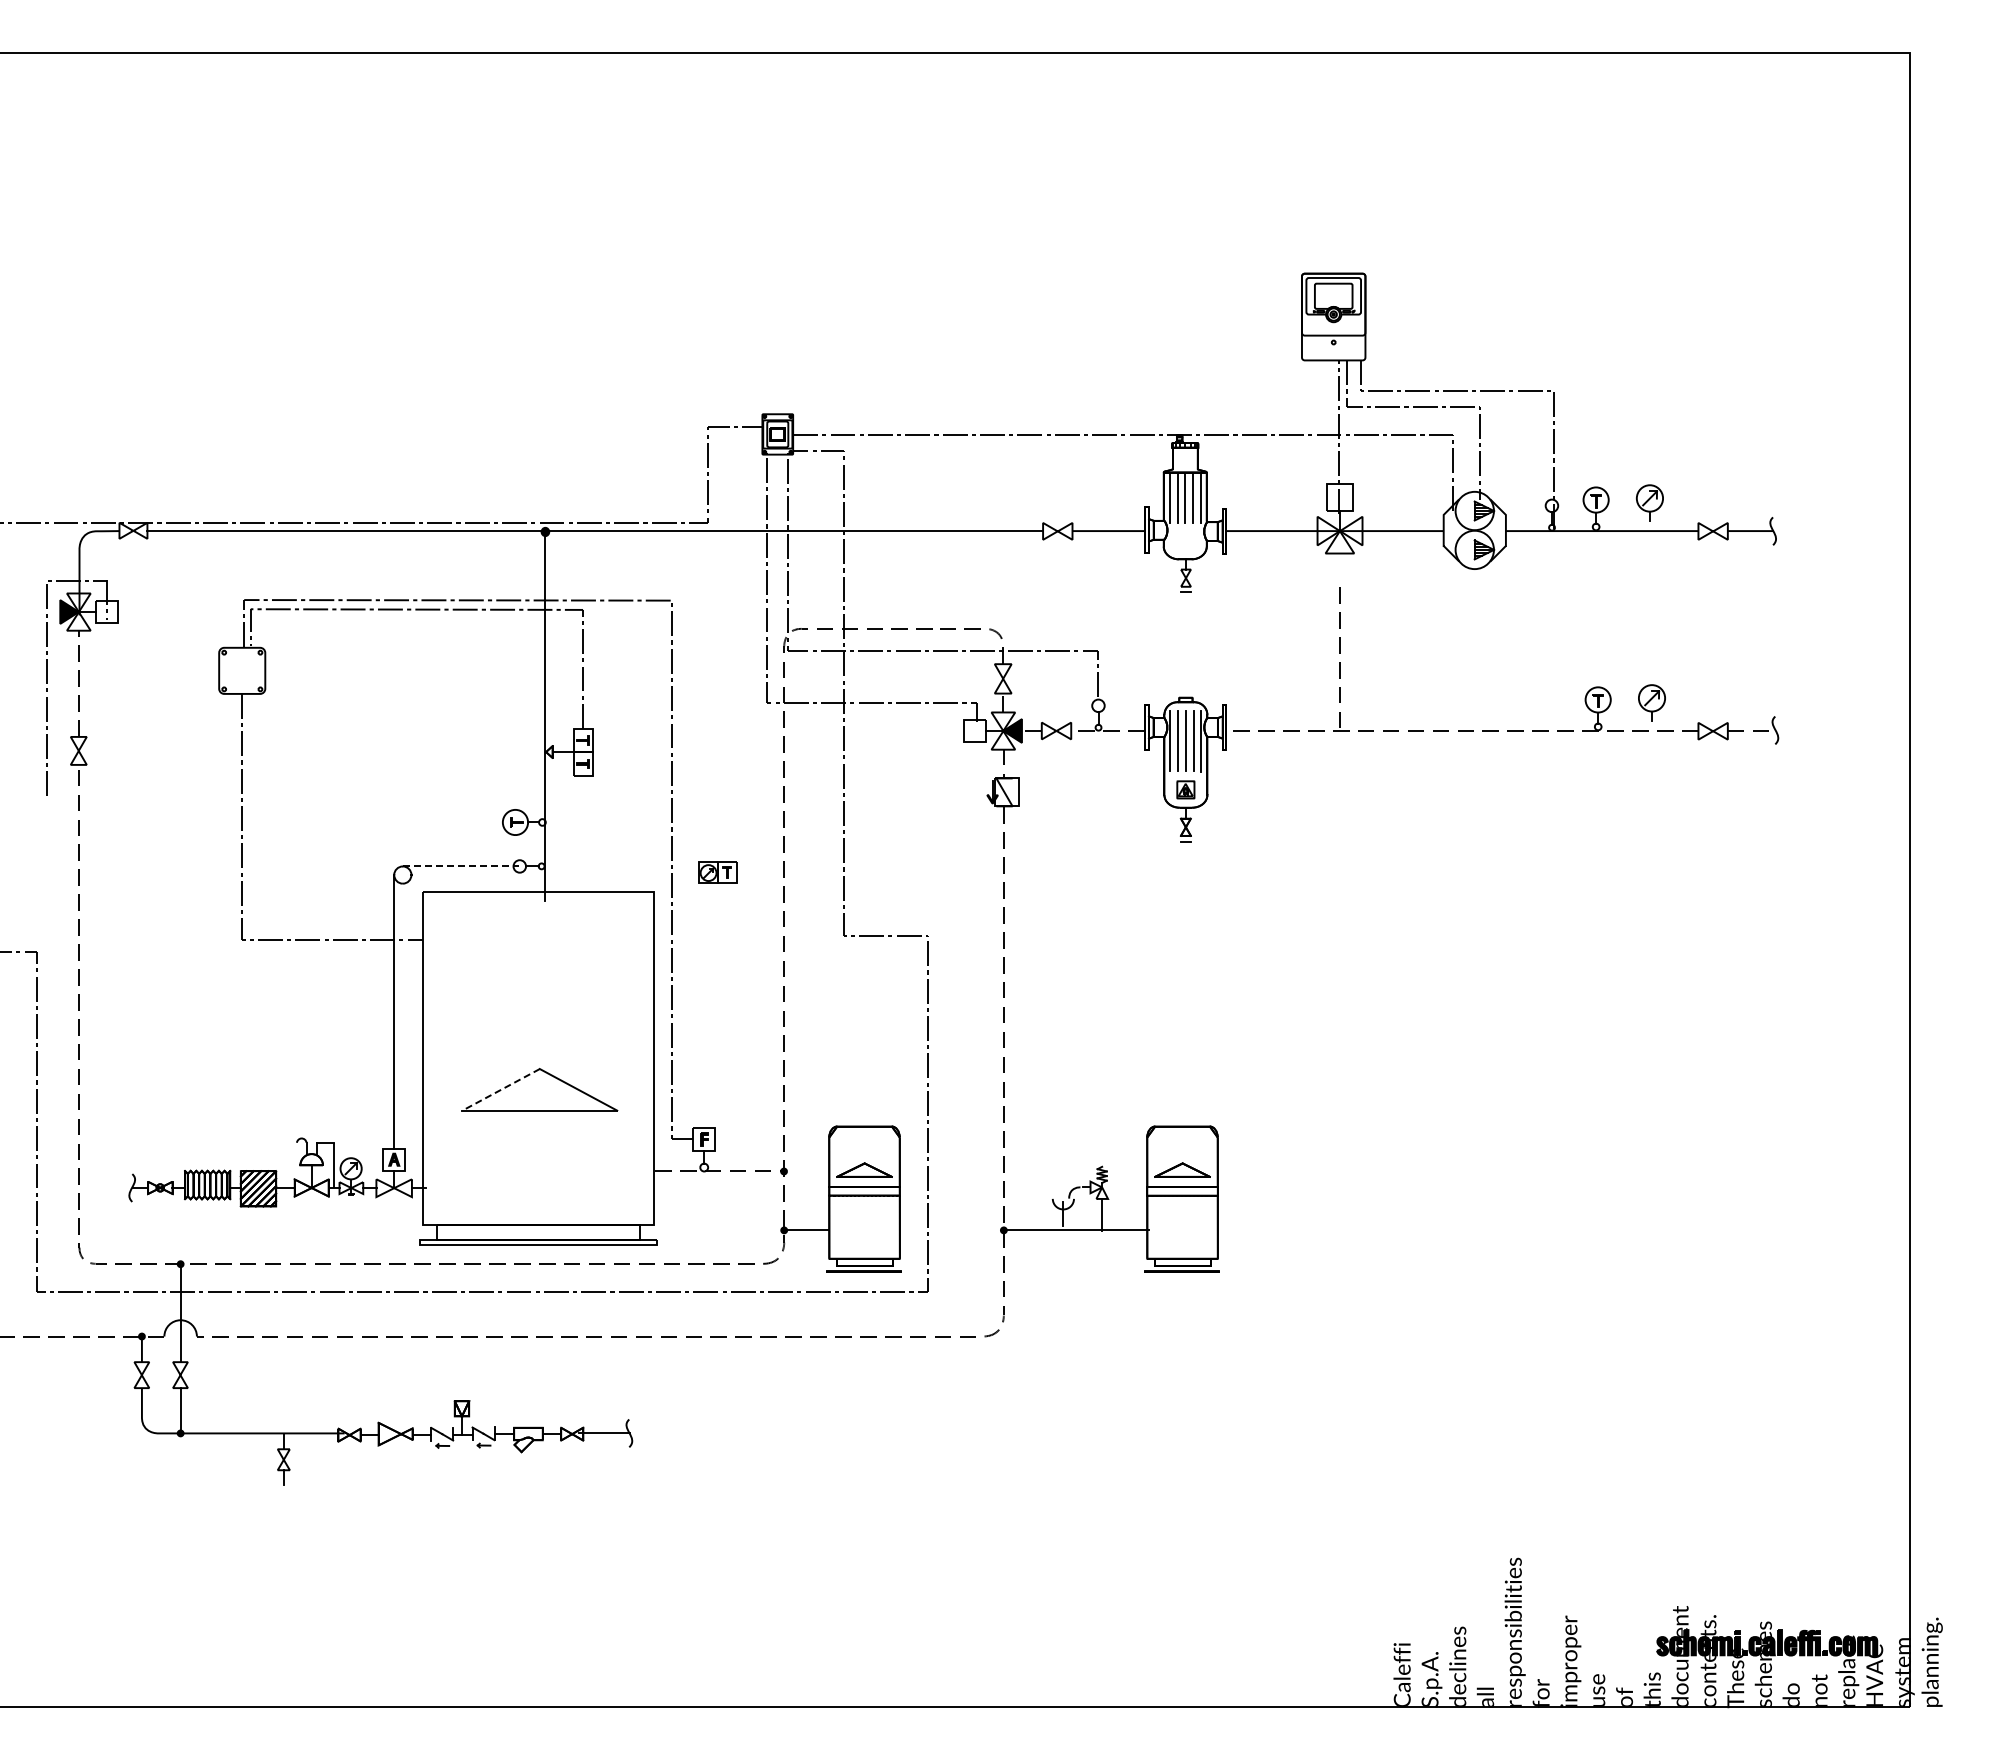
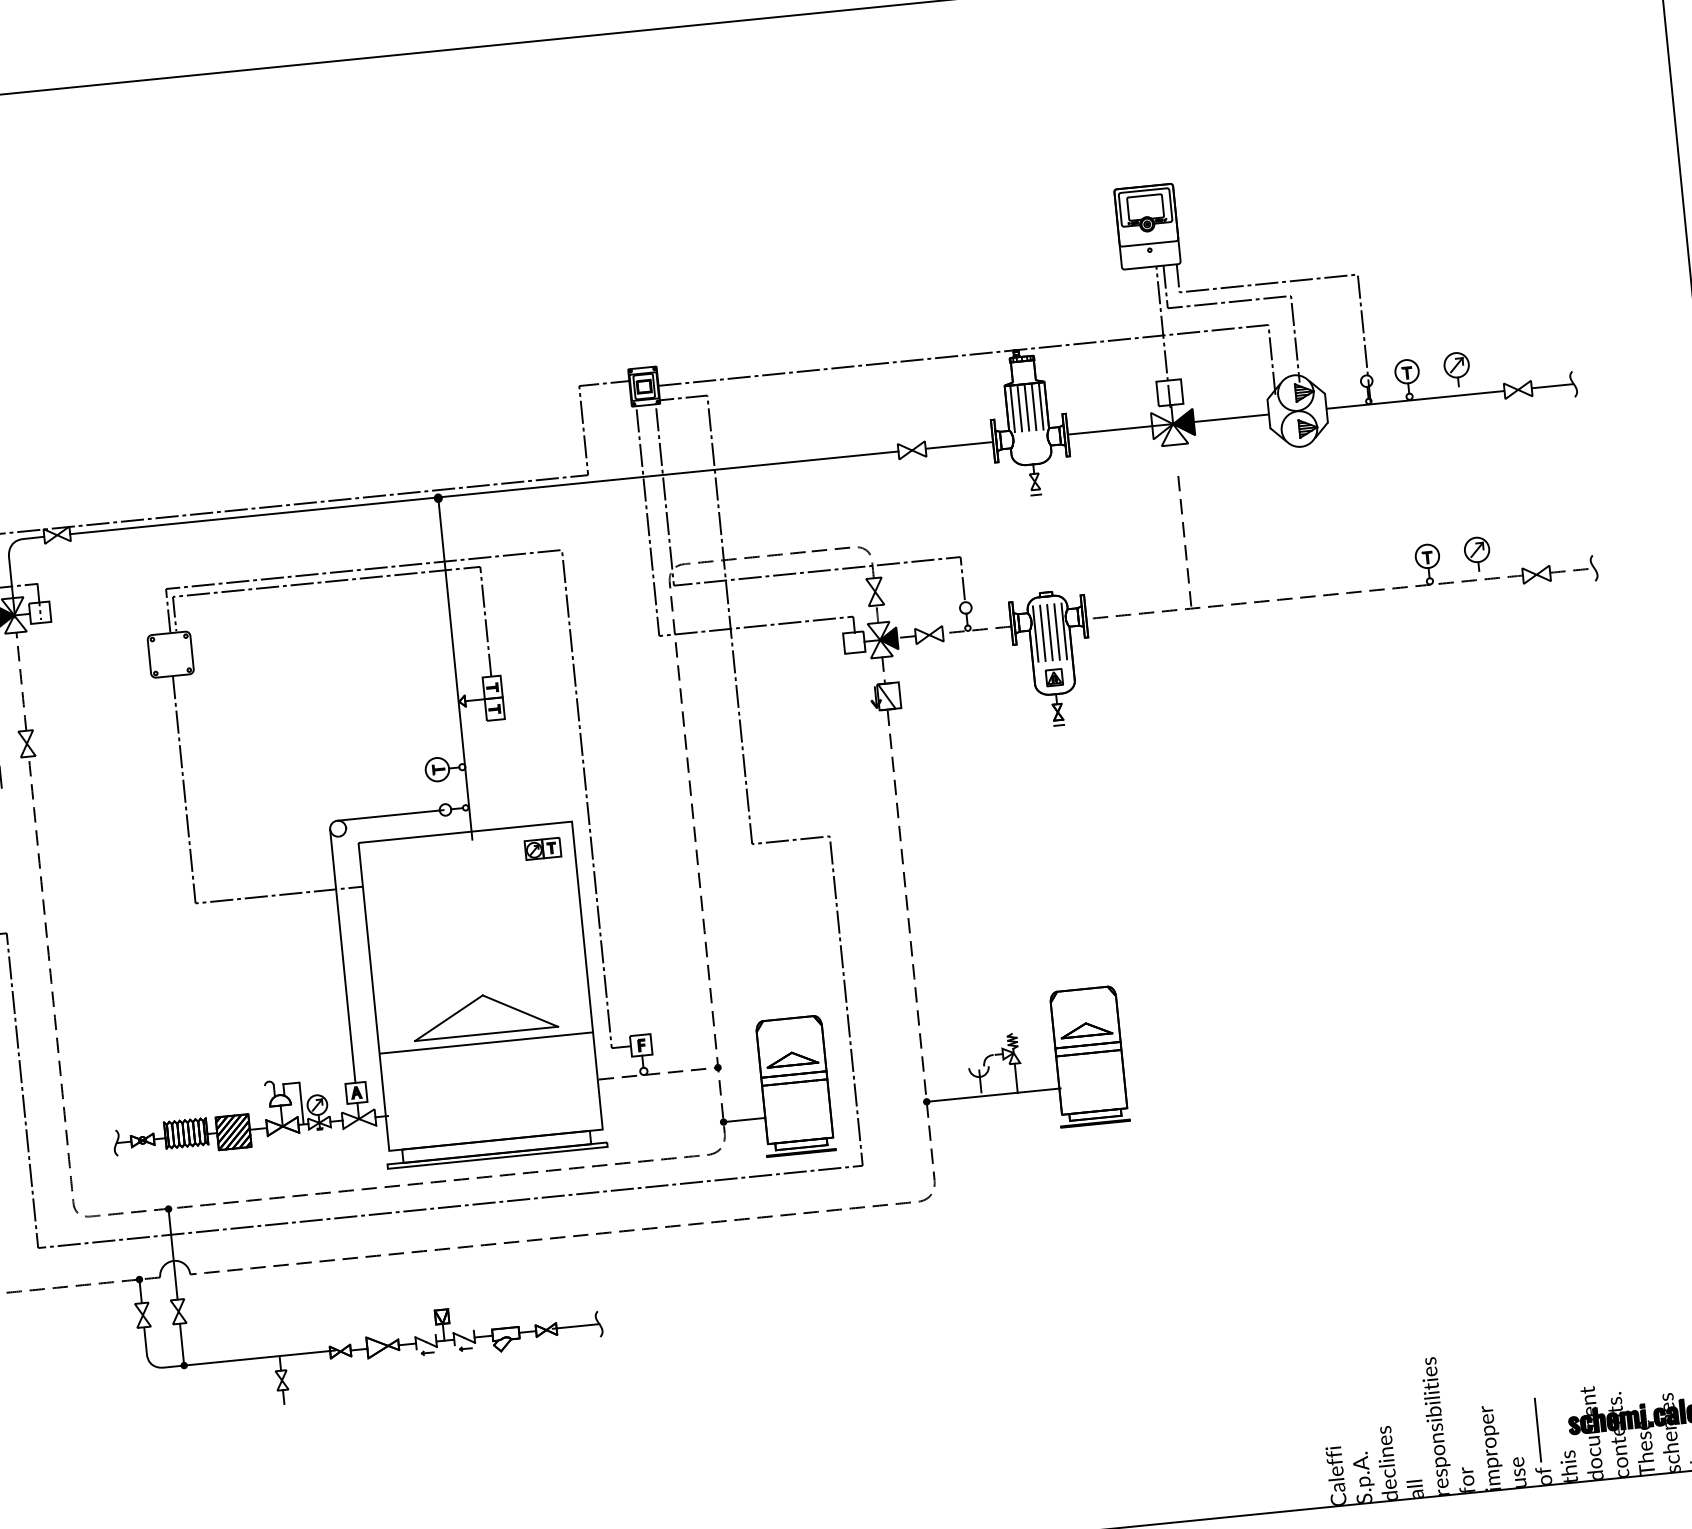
fill: (1351, 530) -> (1183, 422), added
line: (461, 866) -> (391, 815), dashed -> solid
part: (717, 872) -> (542, 848), moved
line: (501, 1089) -> (449, 1017), dashed -> solid
line: (538, 1120) -> (486, 1043), added
line: (1623, 1647) -> (1538, 1430), added

